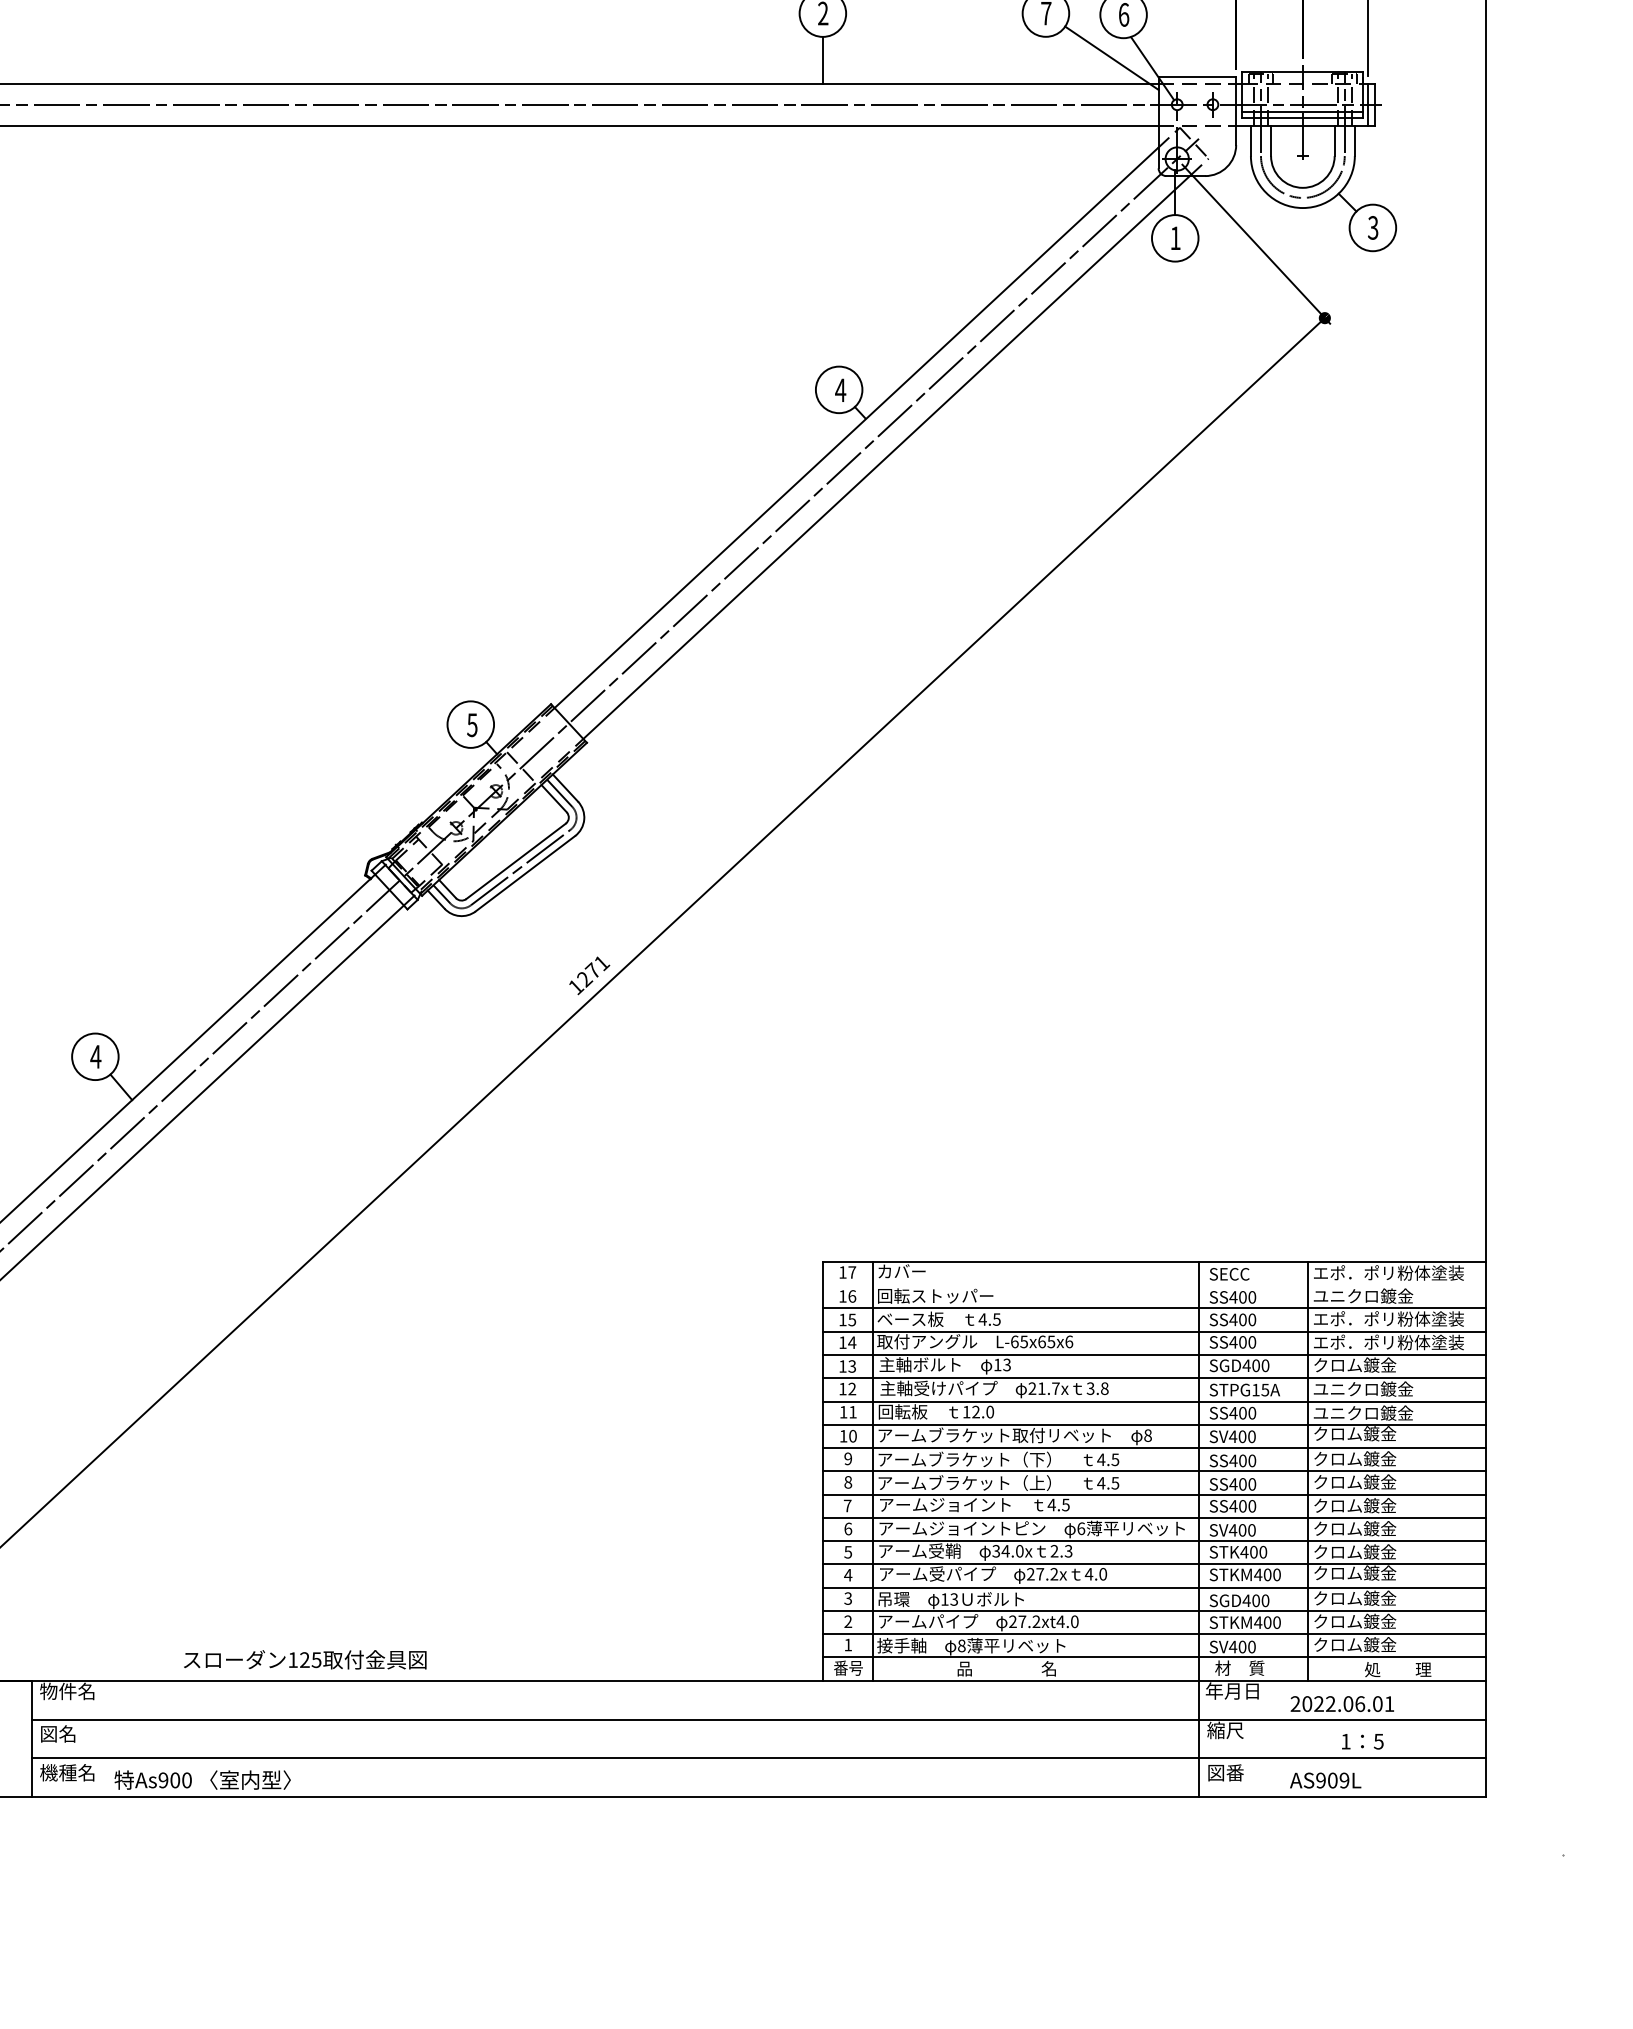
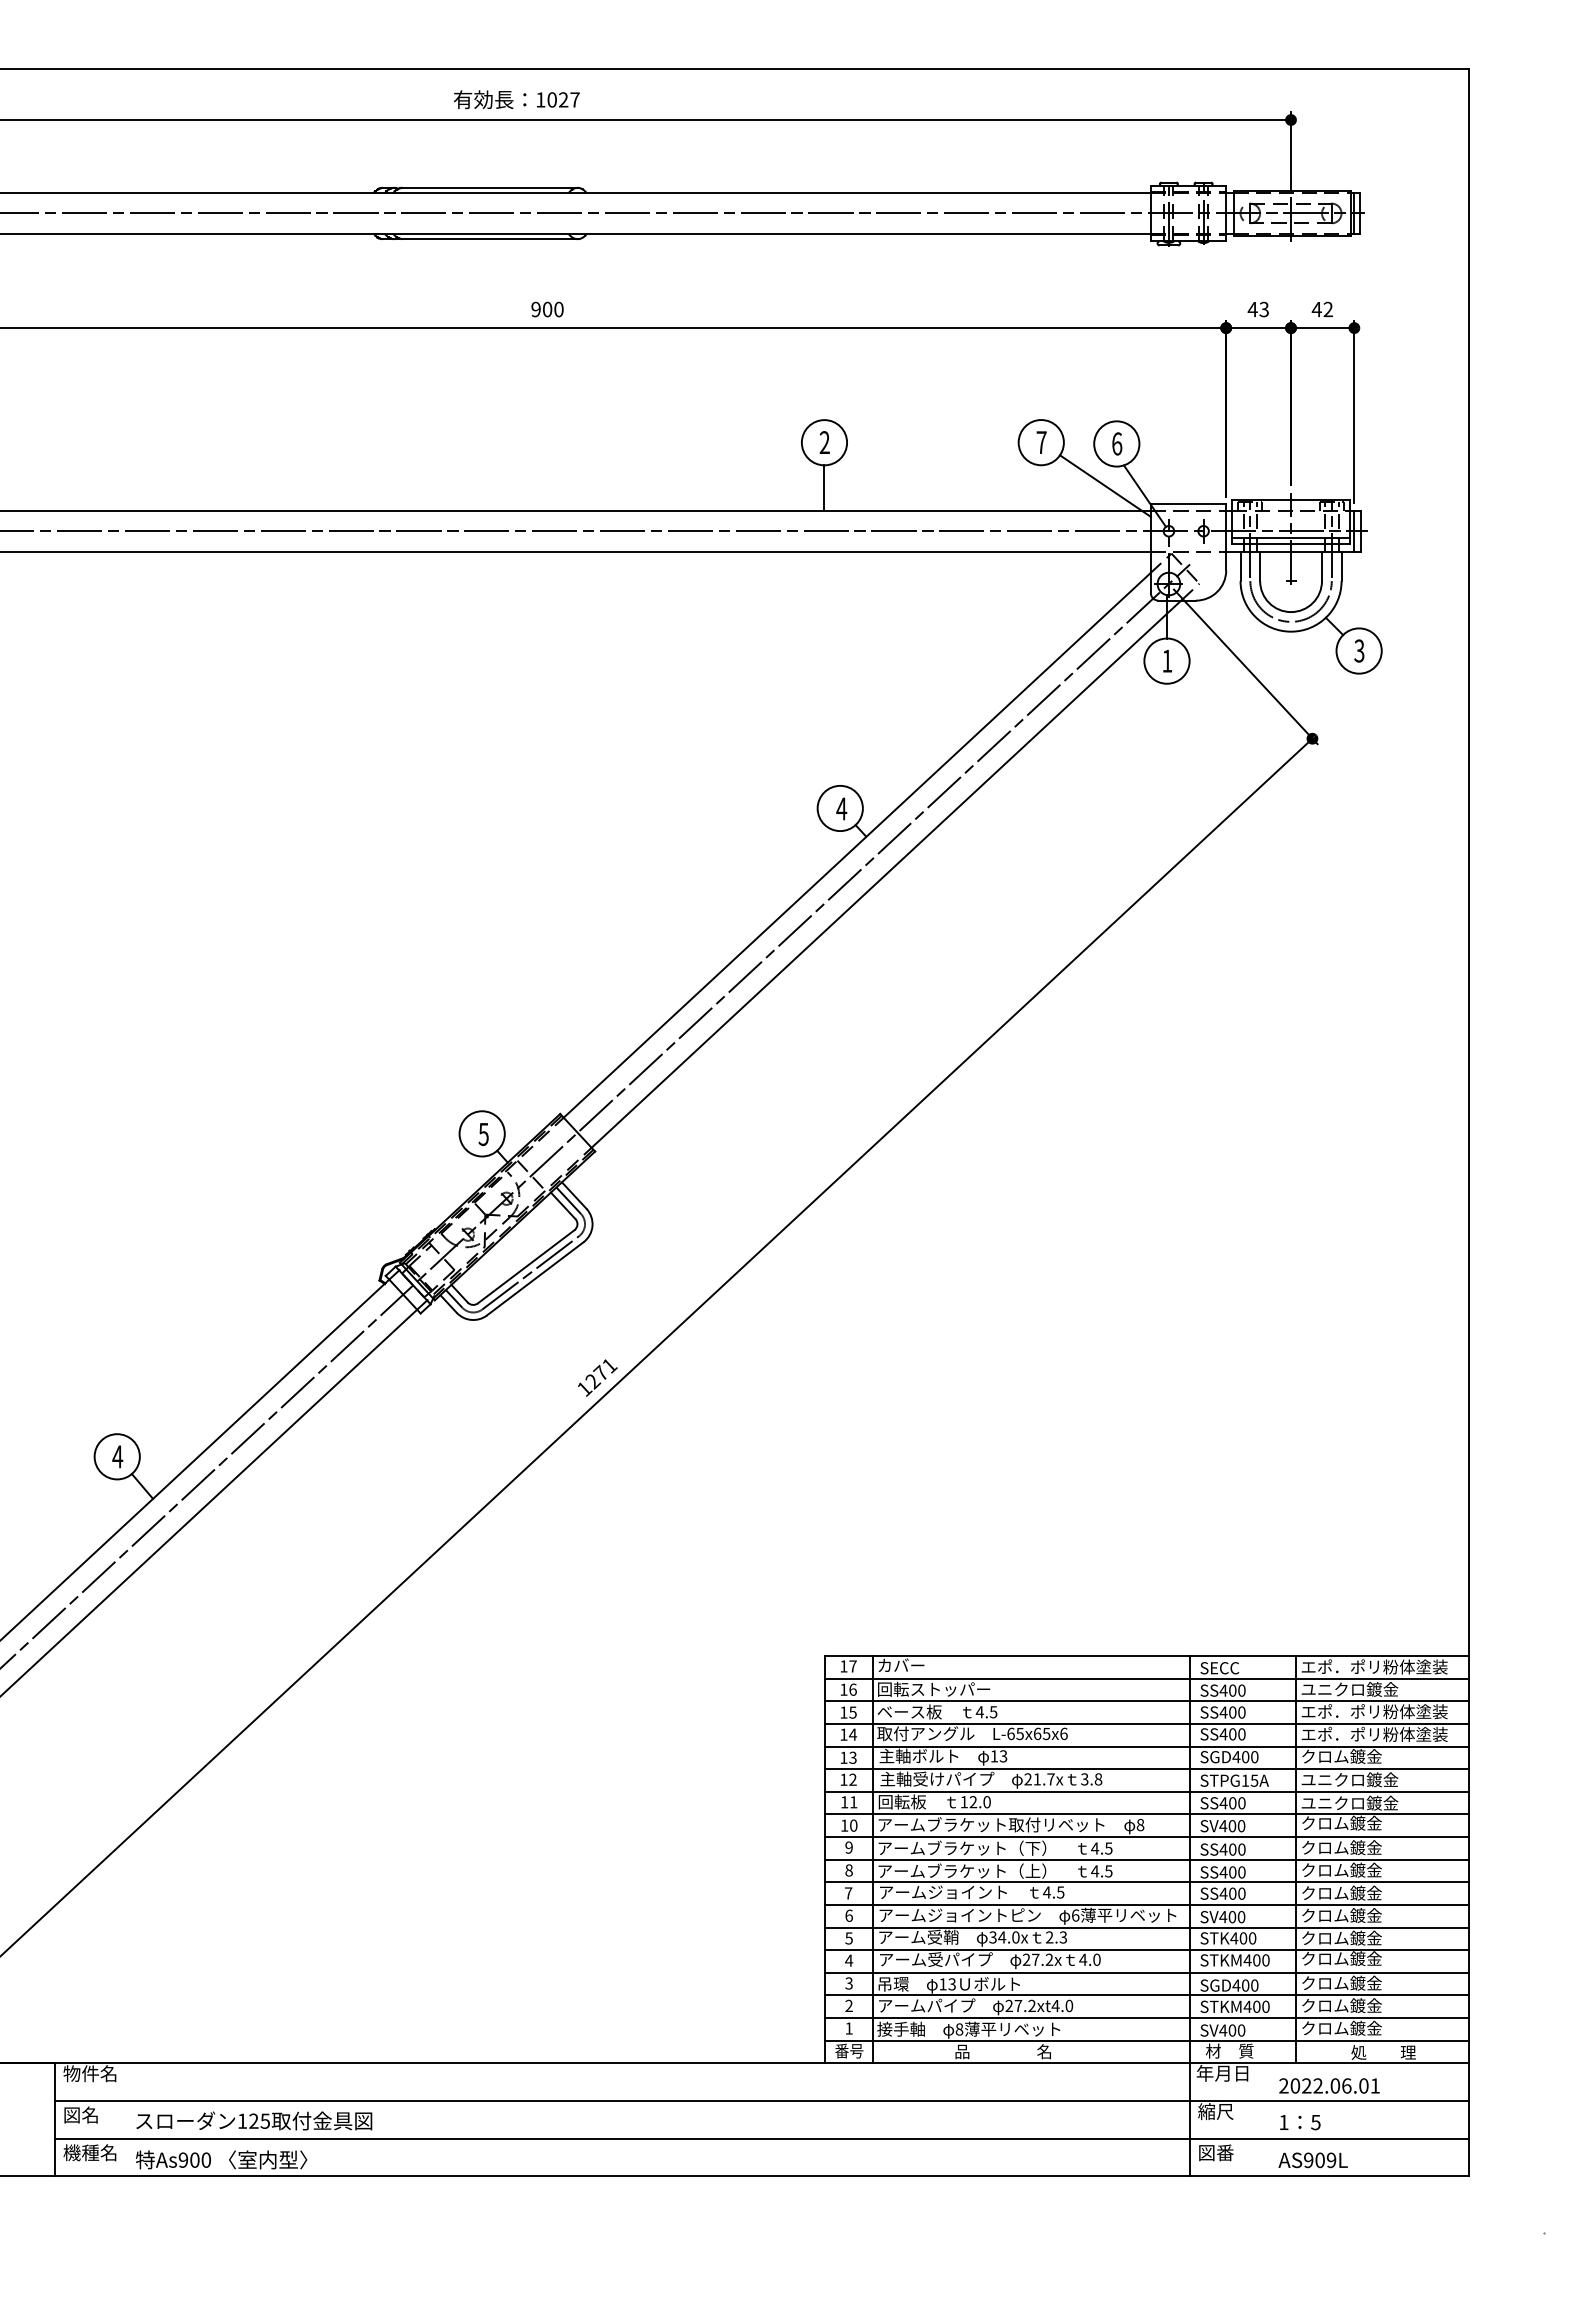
line: (1154, 1284) -> (1146, 1678), added
text: (305, 1659) -> (254, 2120), moved
text: (1362, 1741) -> (1300, 2122), moved

